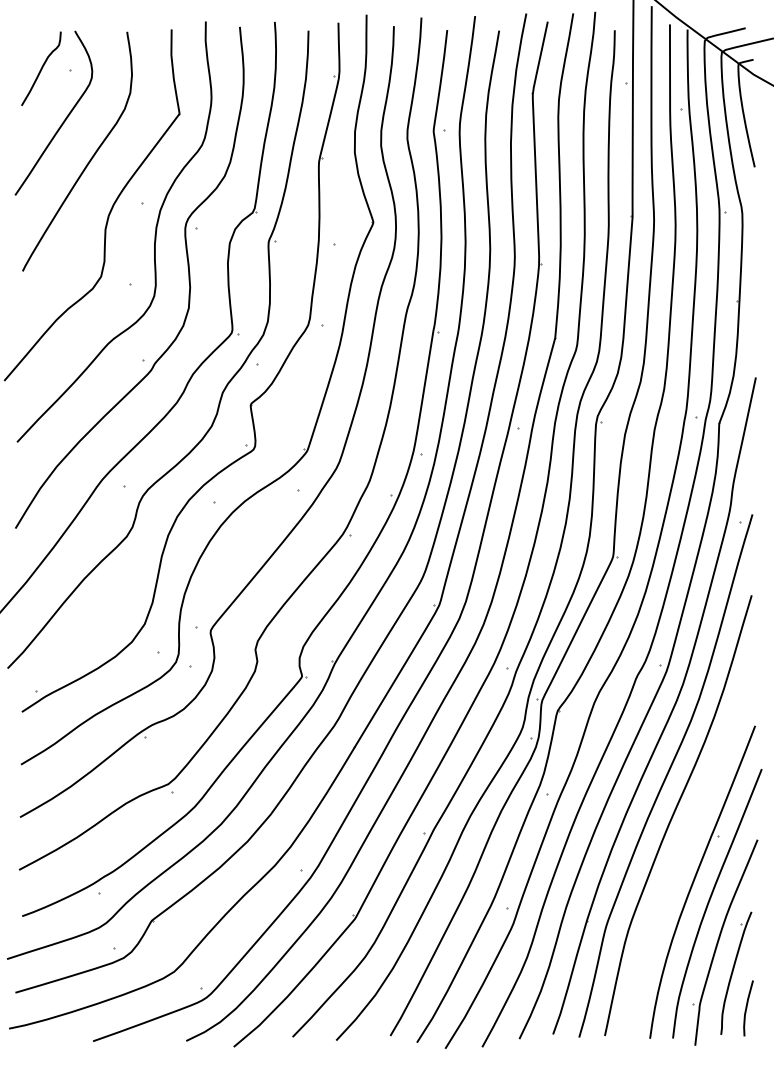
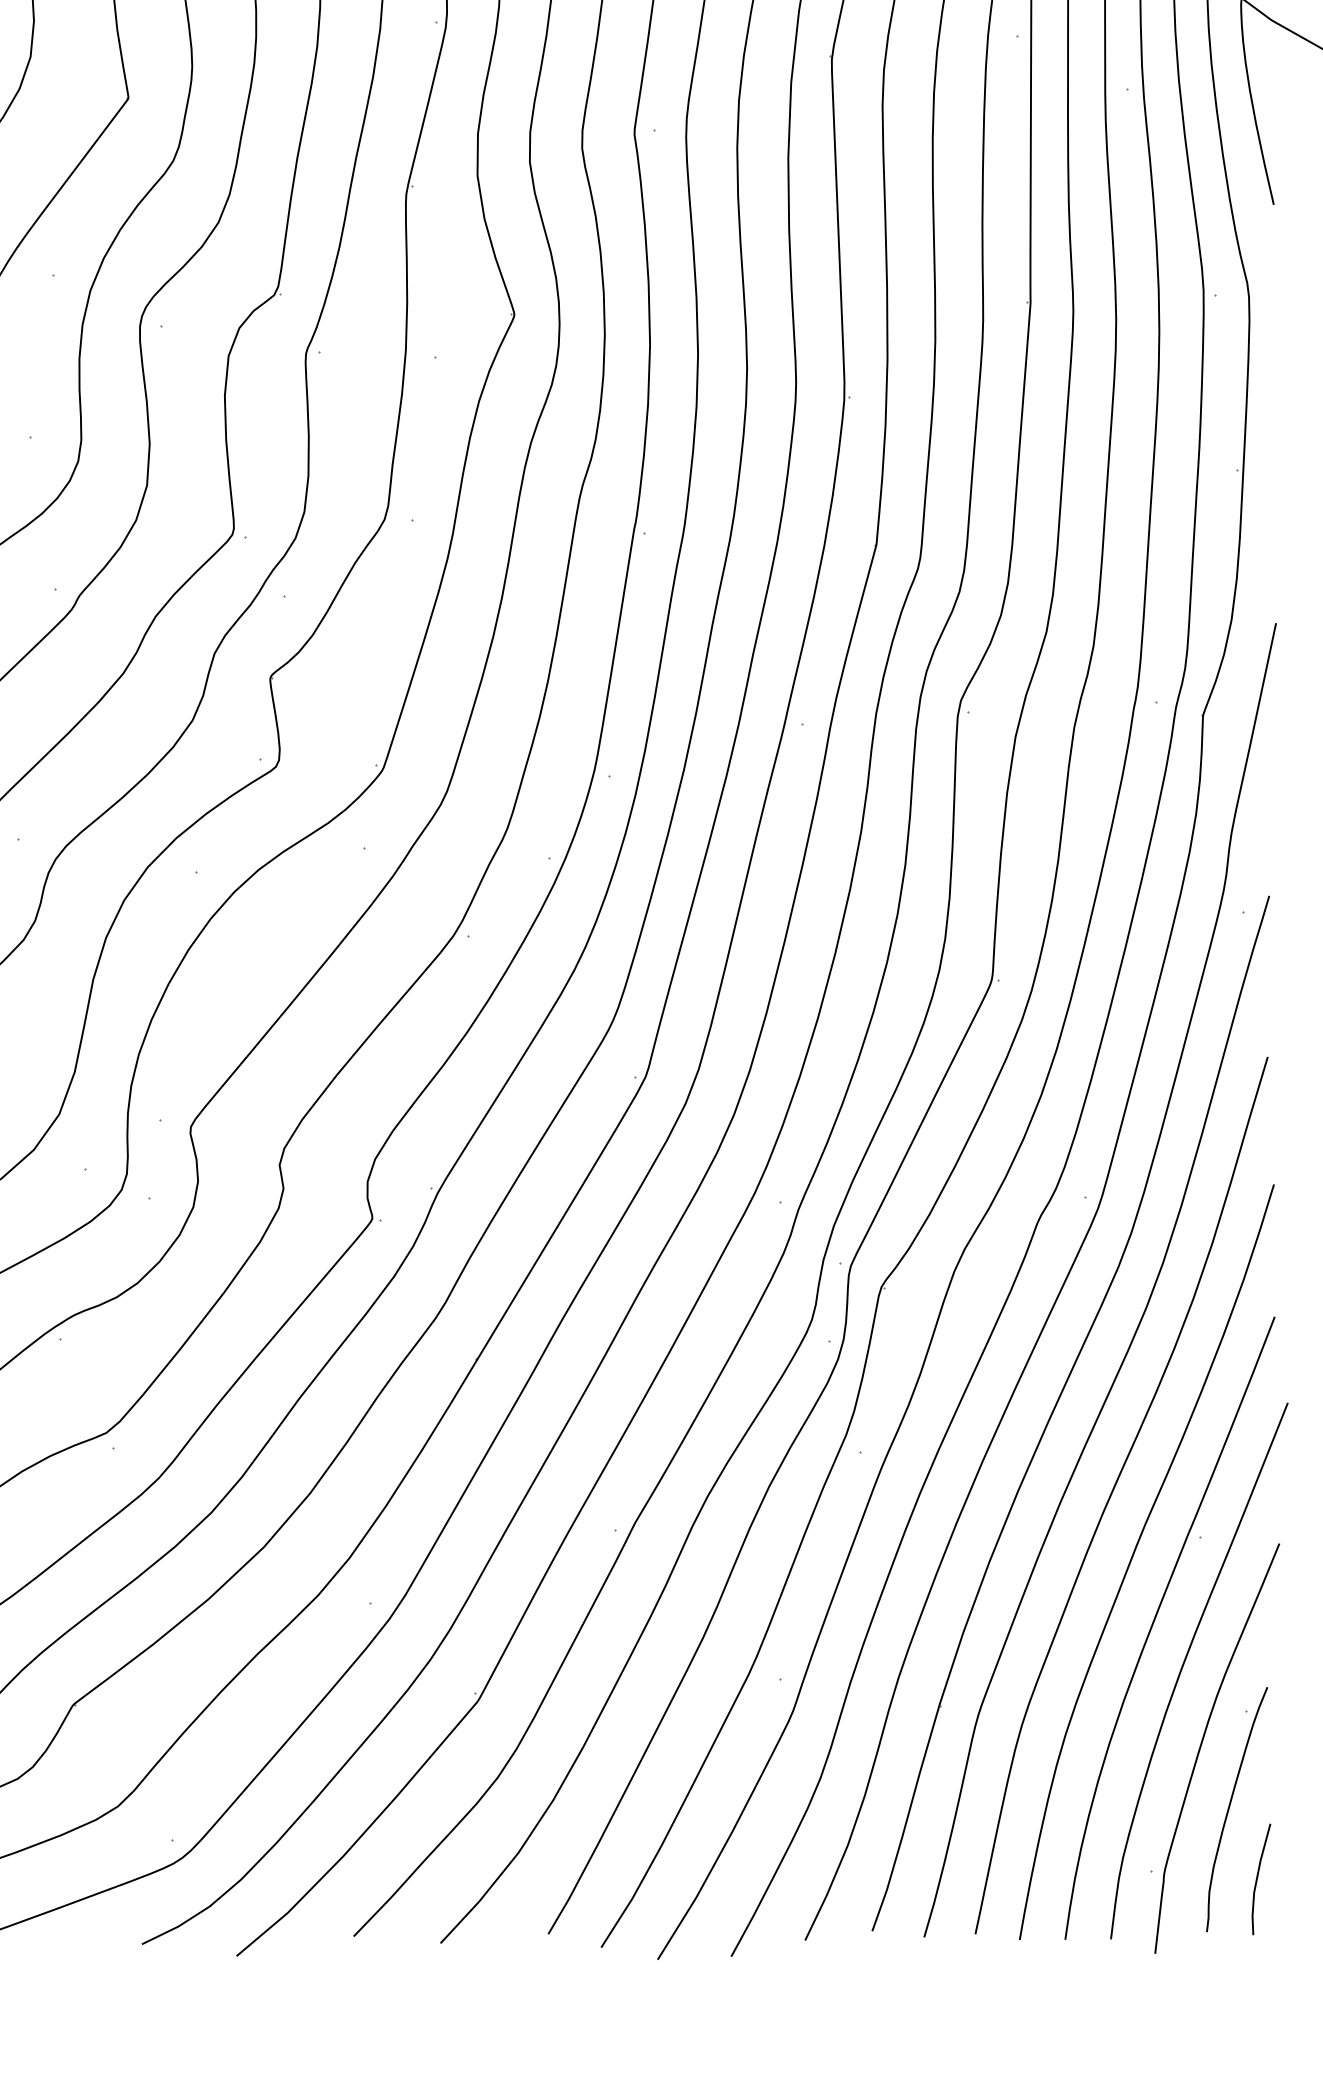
curve: (685, 845) -> (1135, 1555), added

